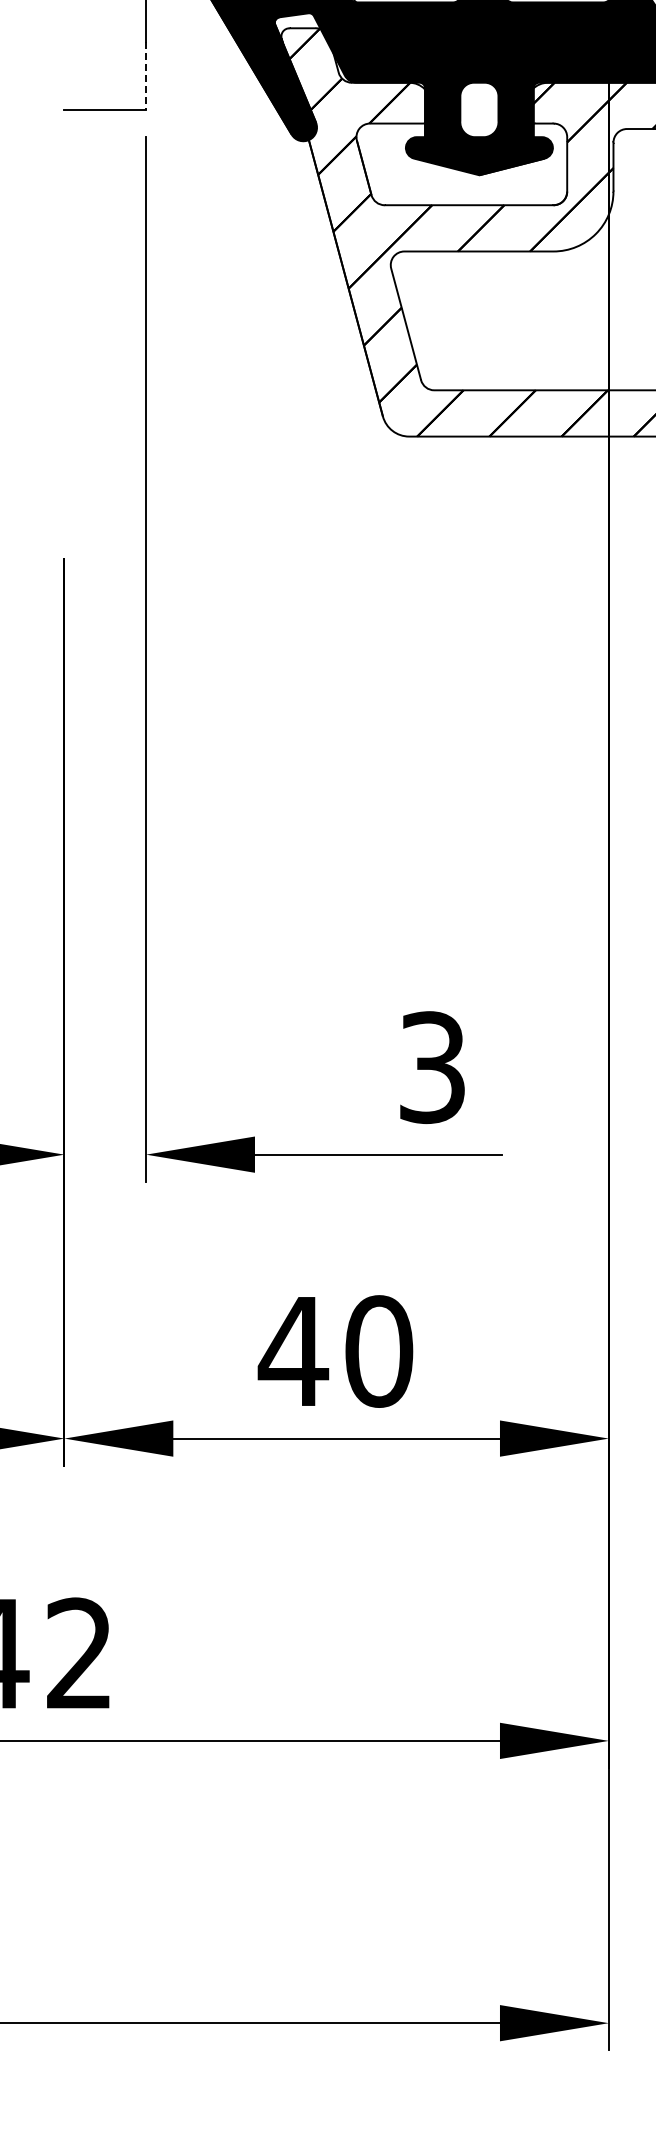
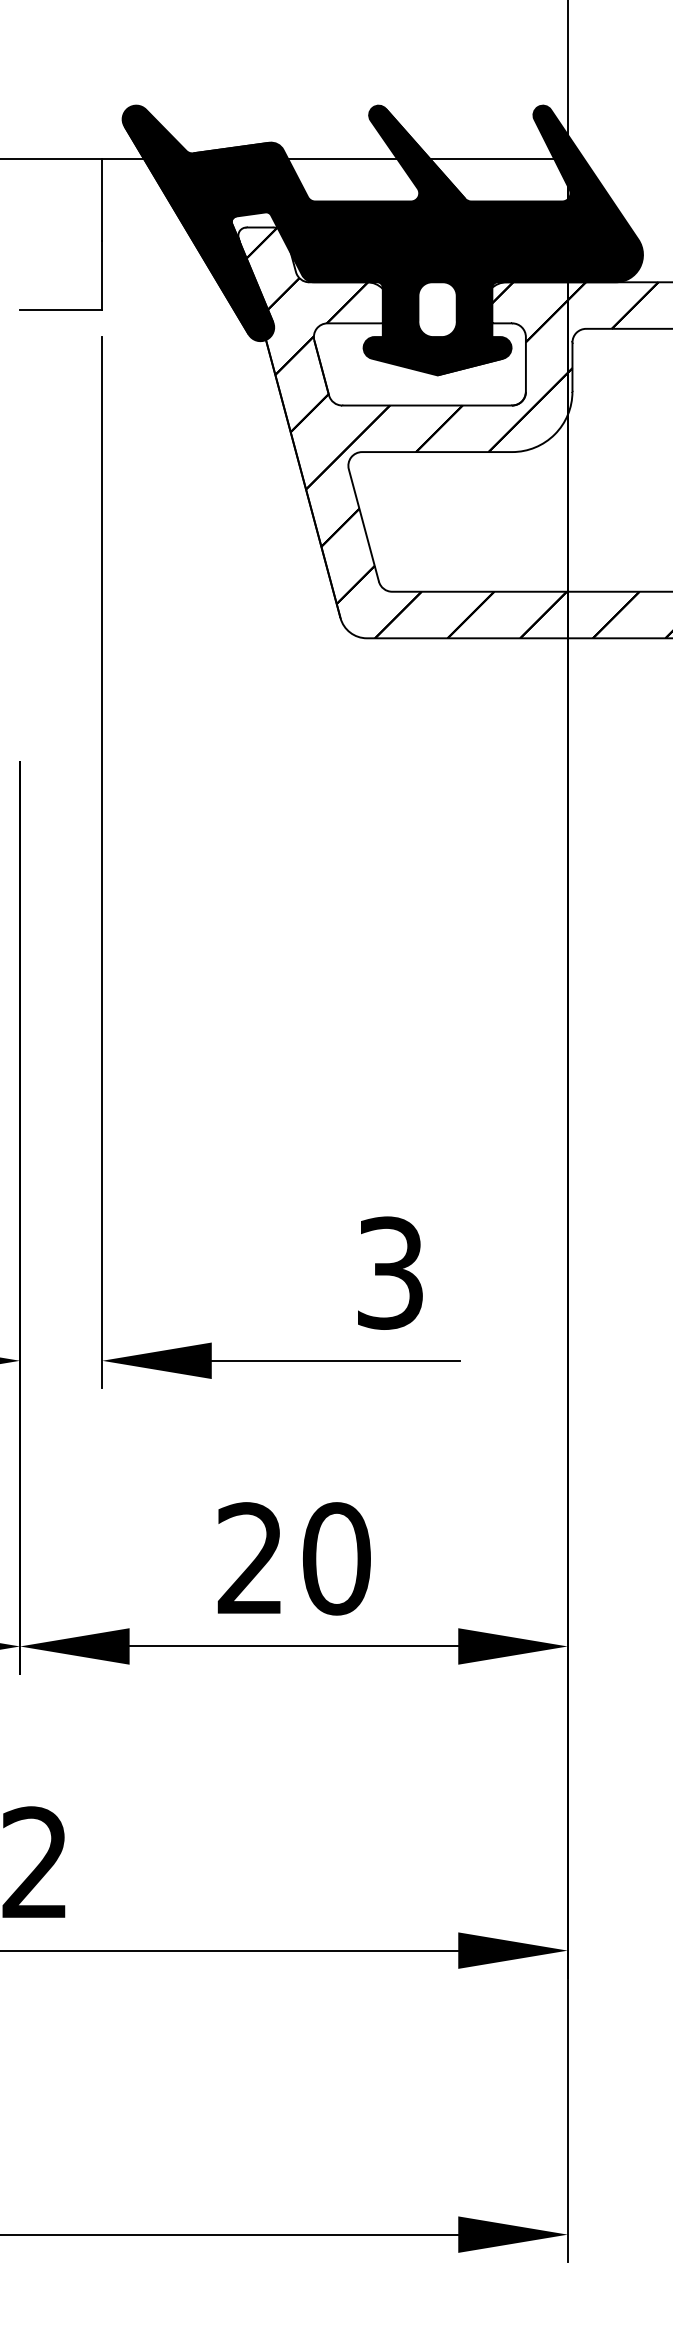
line: (146, 75) -> (102, 275), dashed -> solid
text: (293, 1350) -> (250, 1557), 40 -> 20

